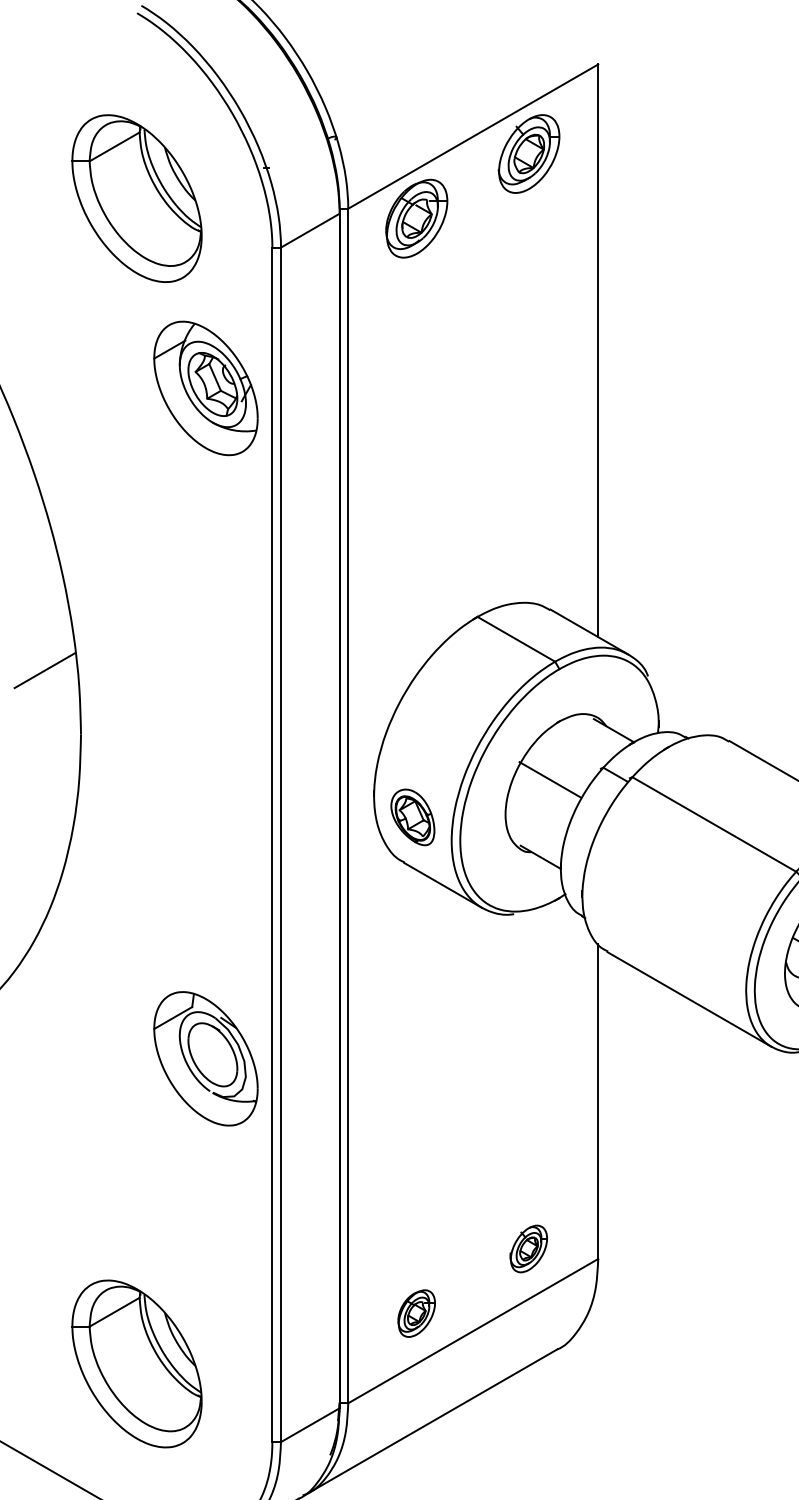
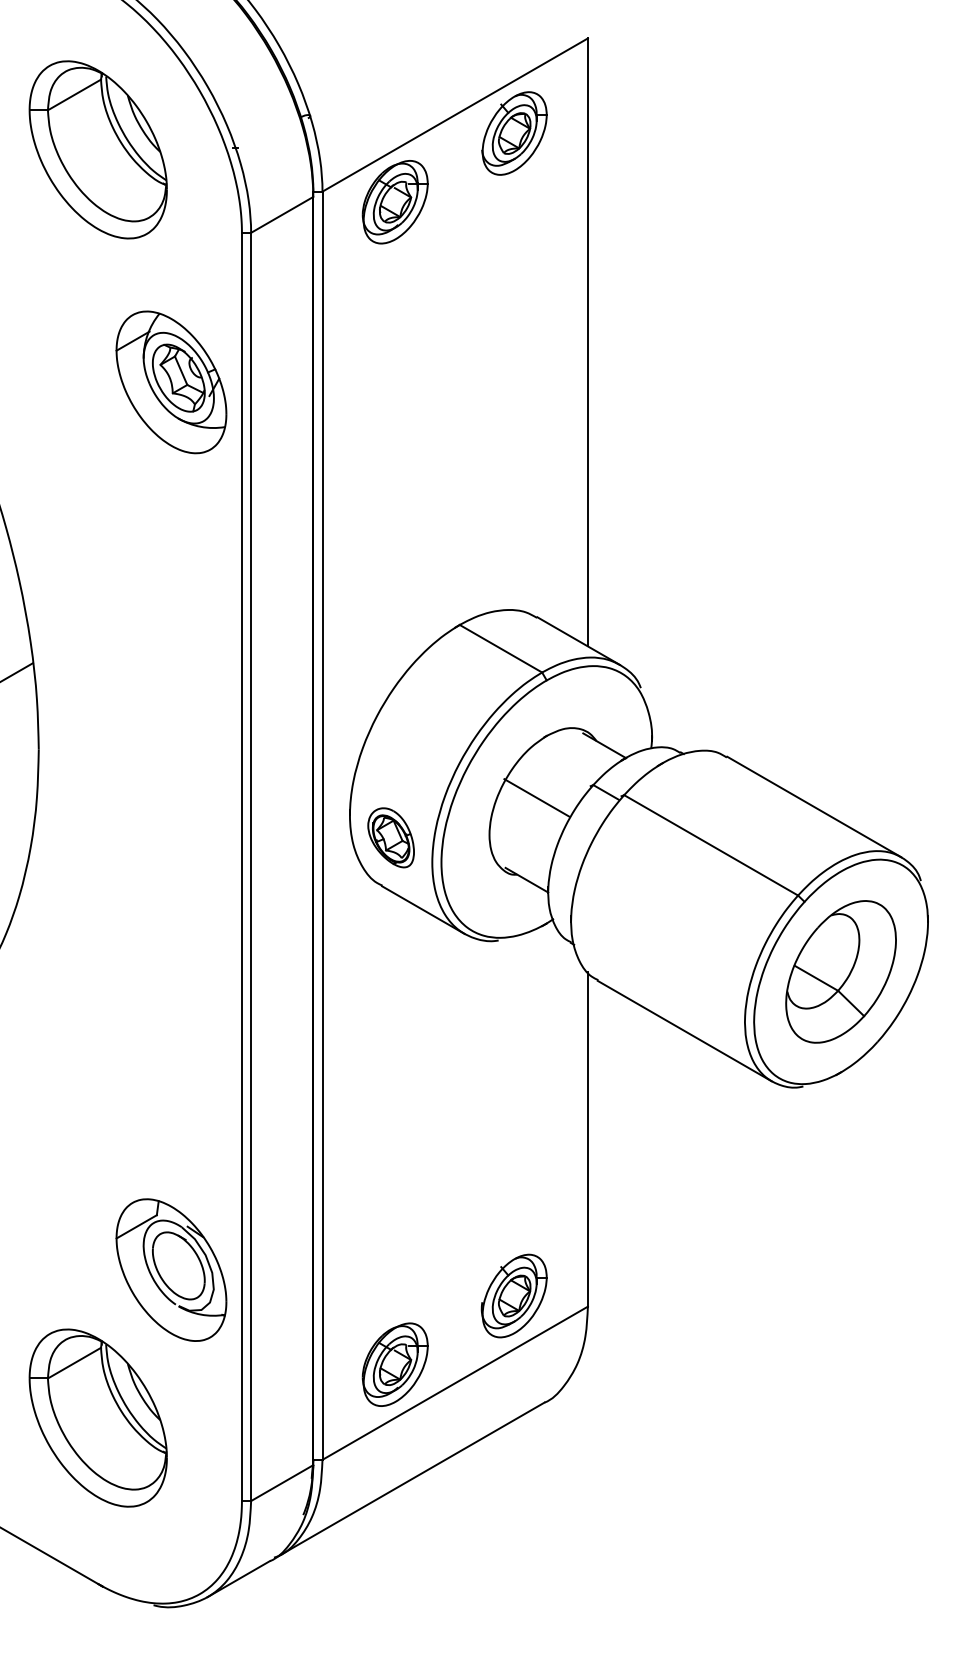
part: (136, 198) -> (97, 149), moved
part: (206, 1058) -> (171, 1269), moved
part: (528, 1248) -> (513, 1295), size x1.67
part: (416, 1313) -> (394, 1364), size x1.67

